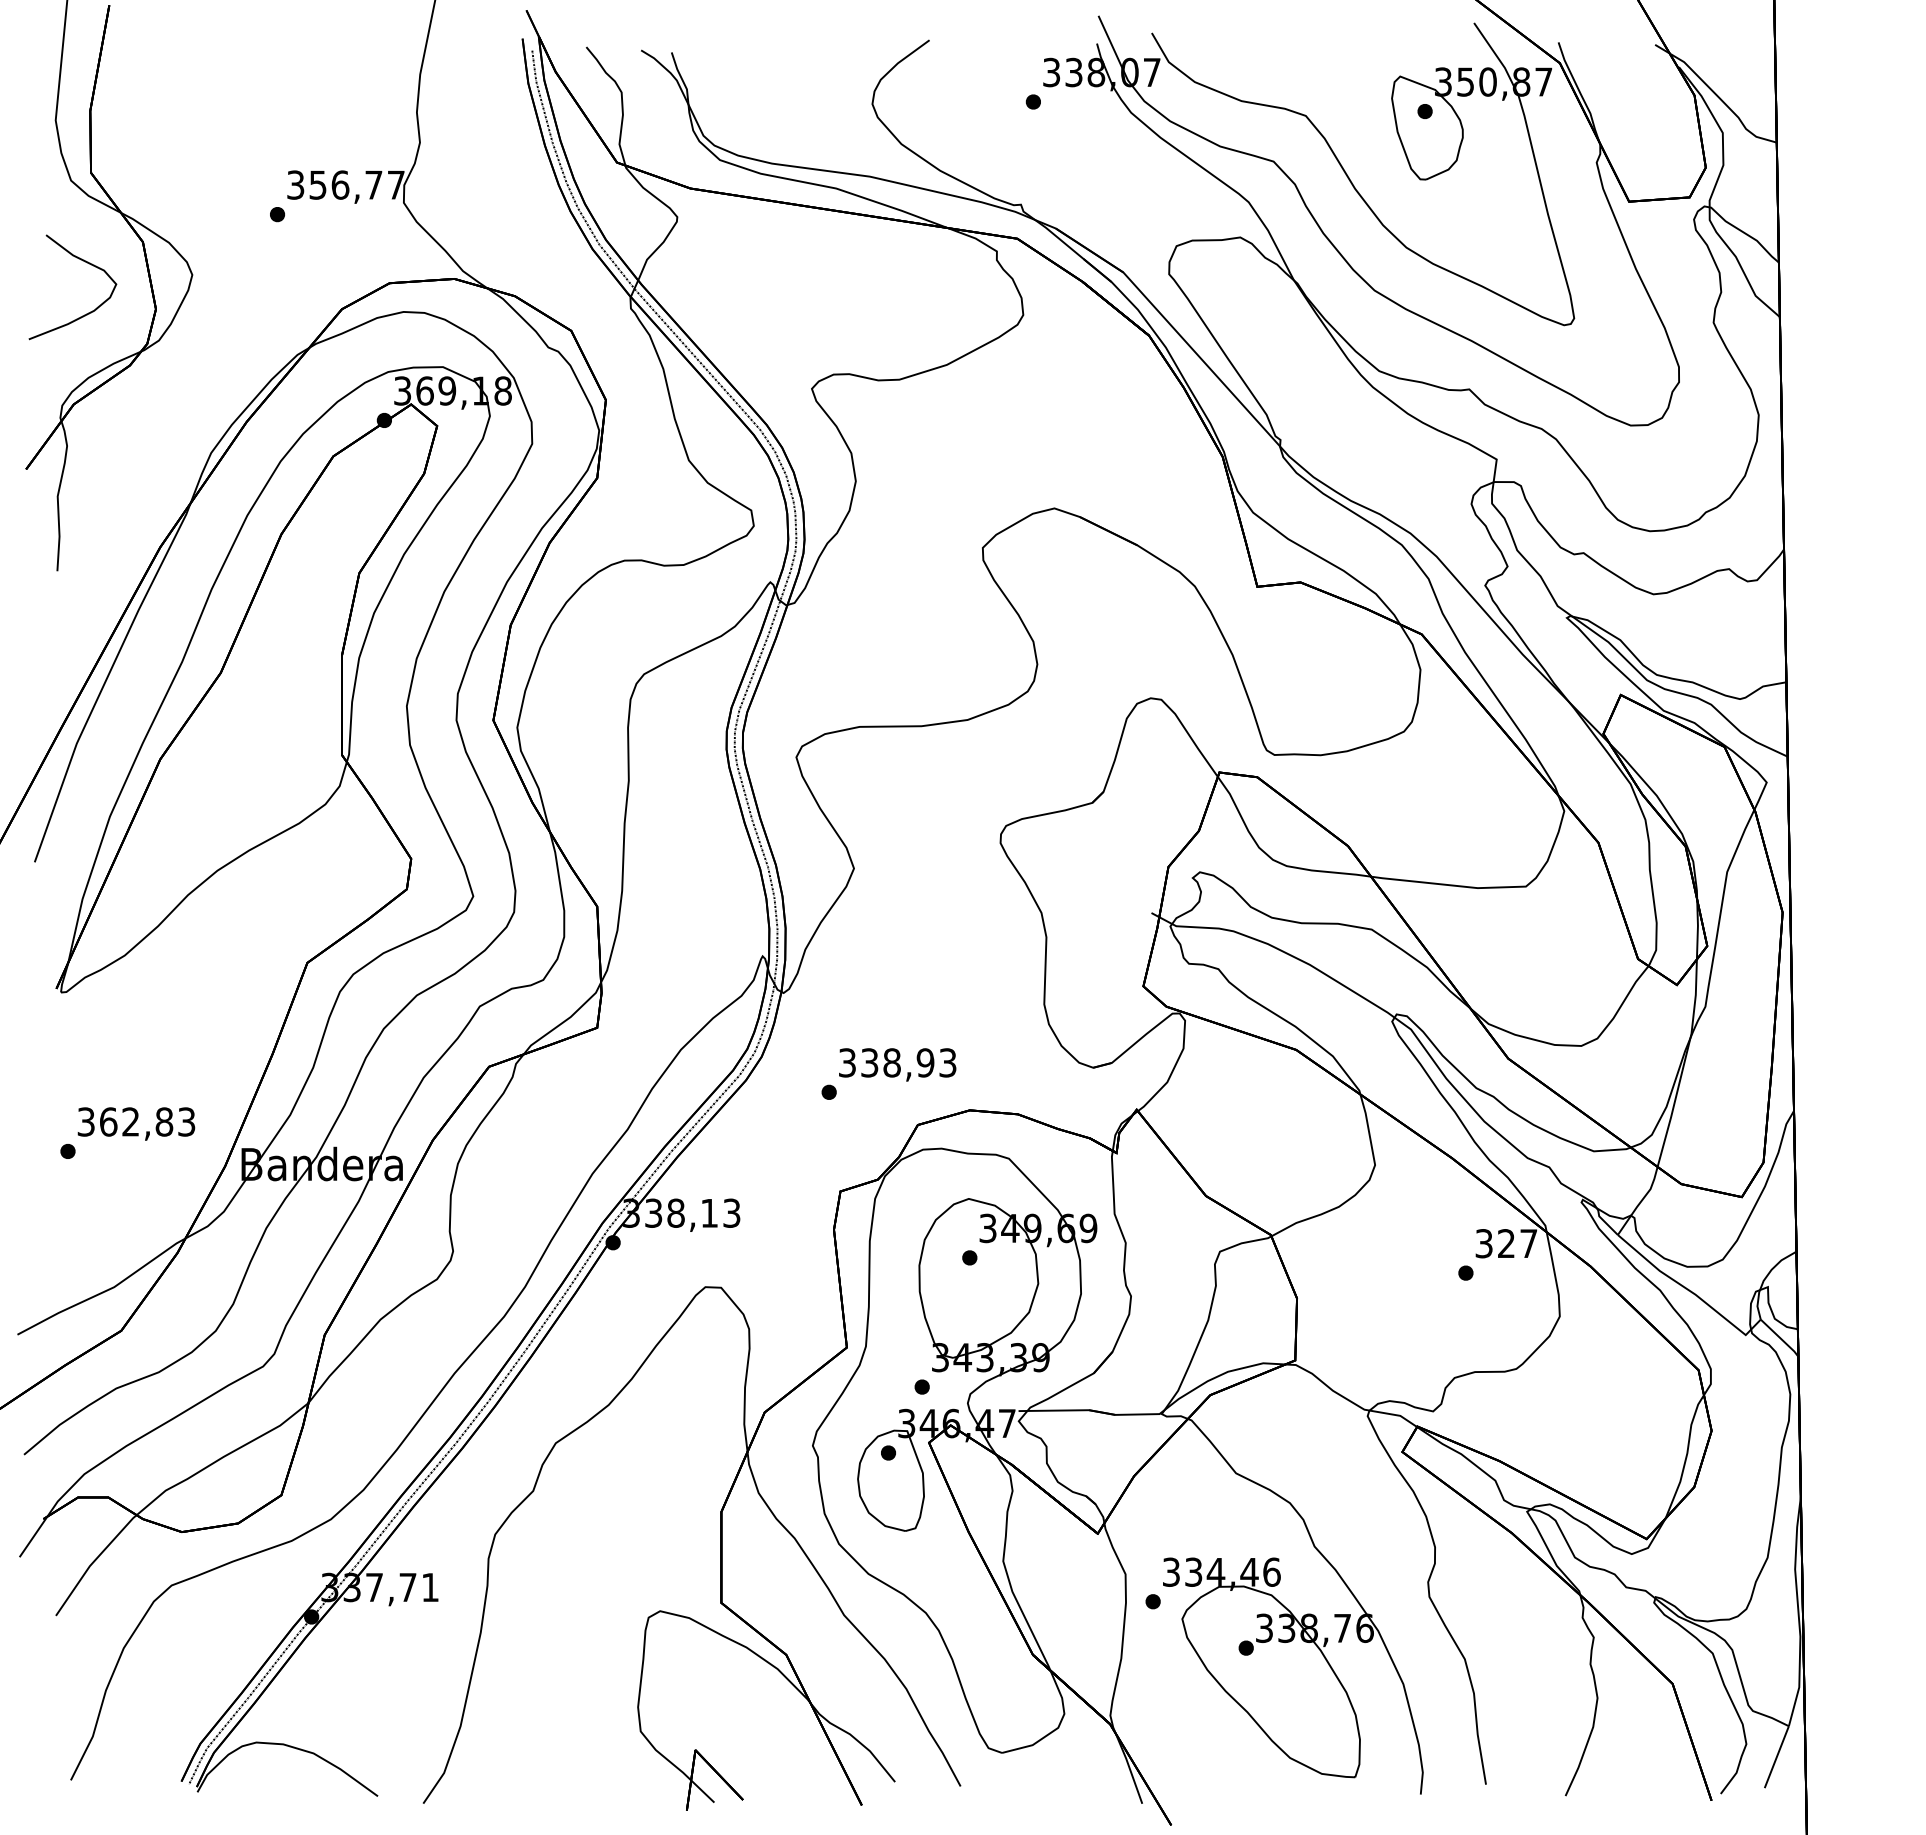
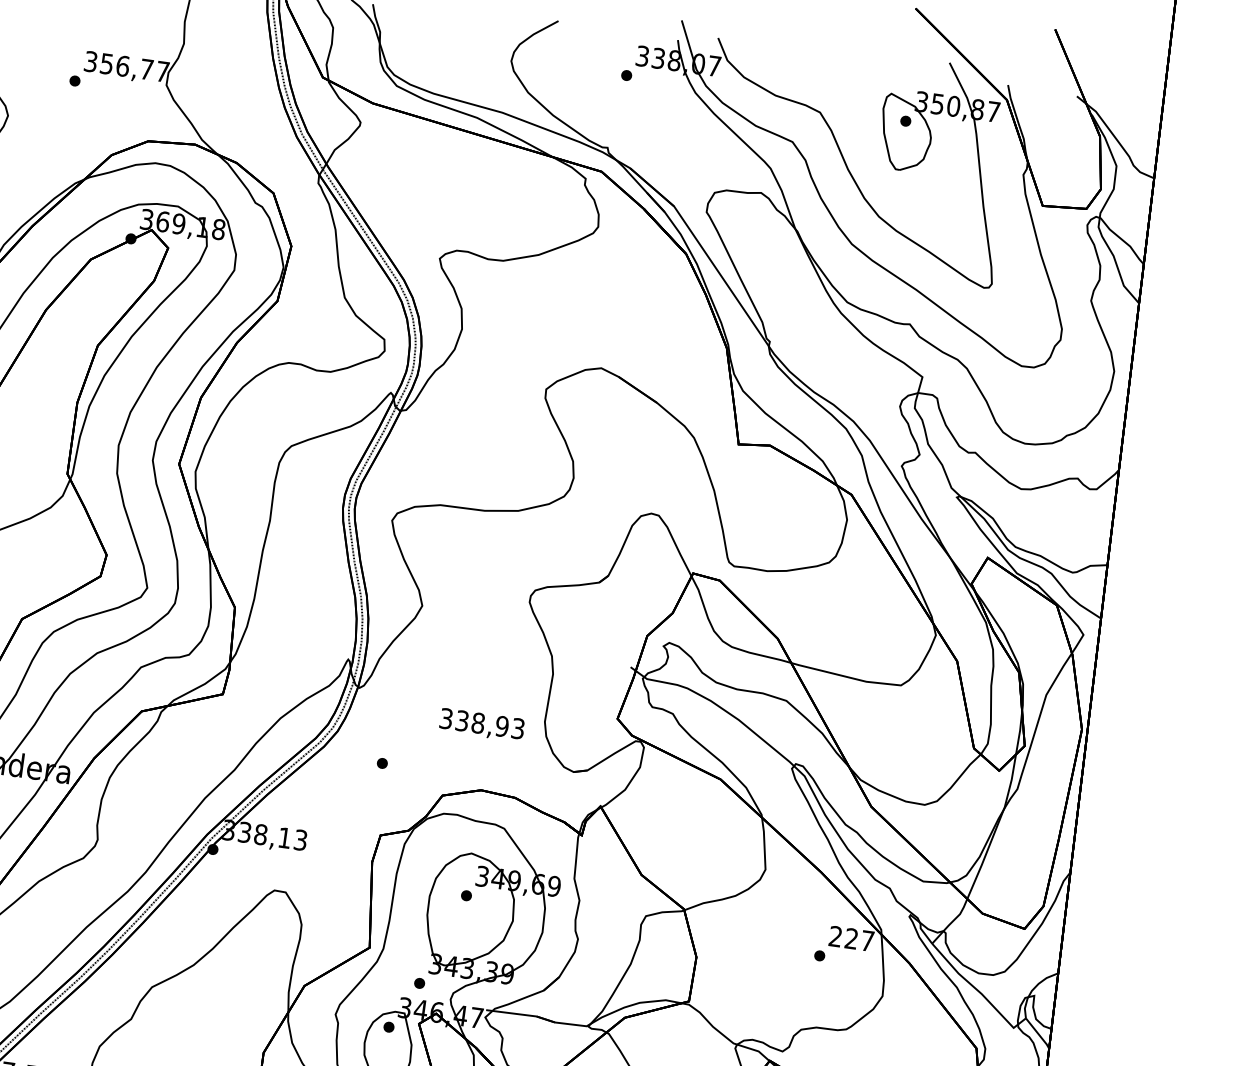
text: (897, 1064) -> (481, 724), moved
text: (1483, 1243) -> (835, 936), 327 -> 227

